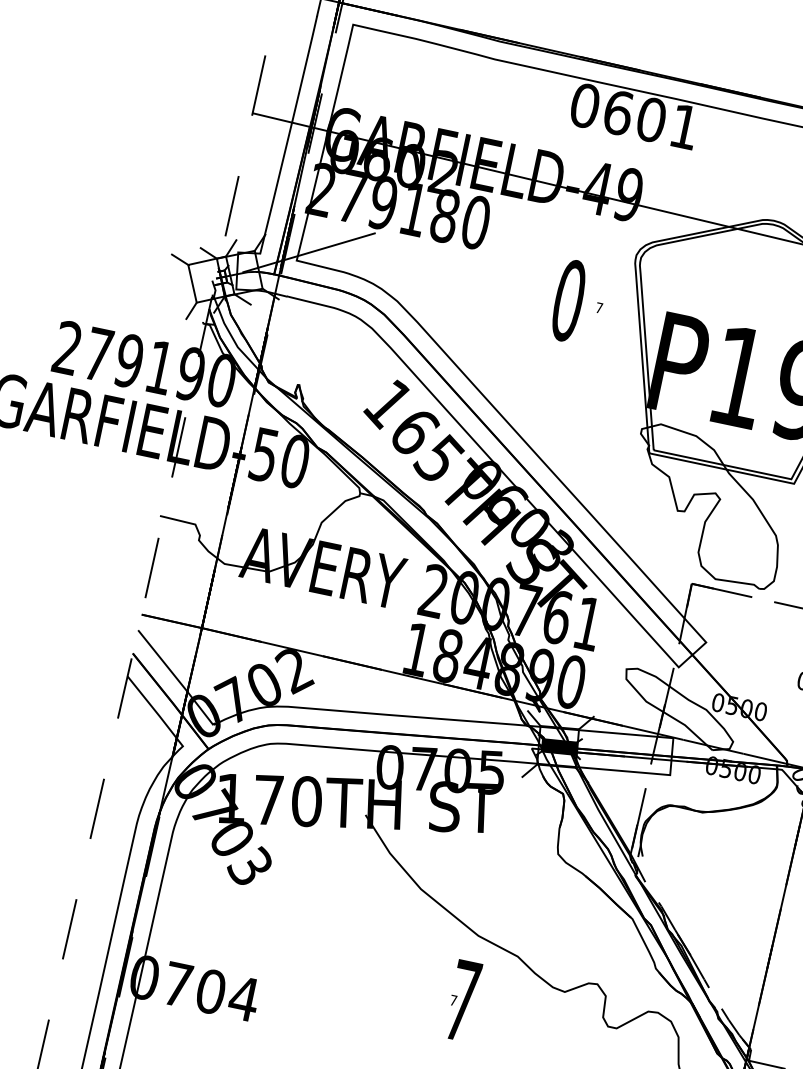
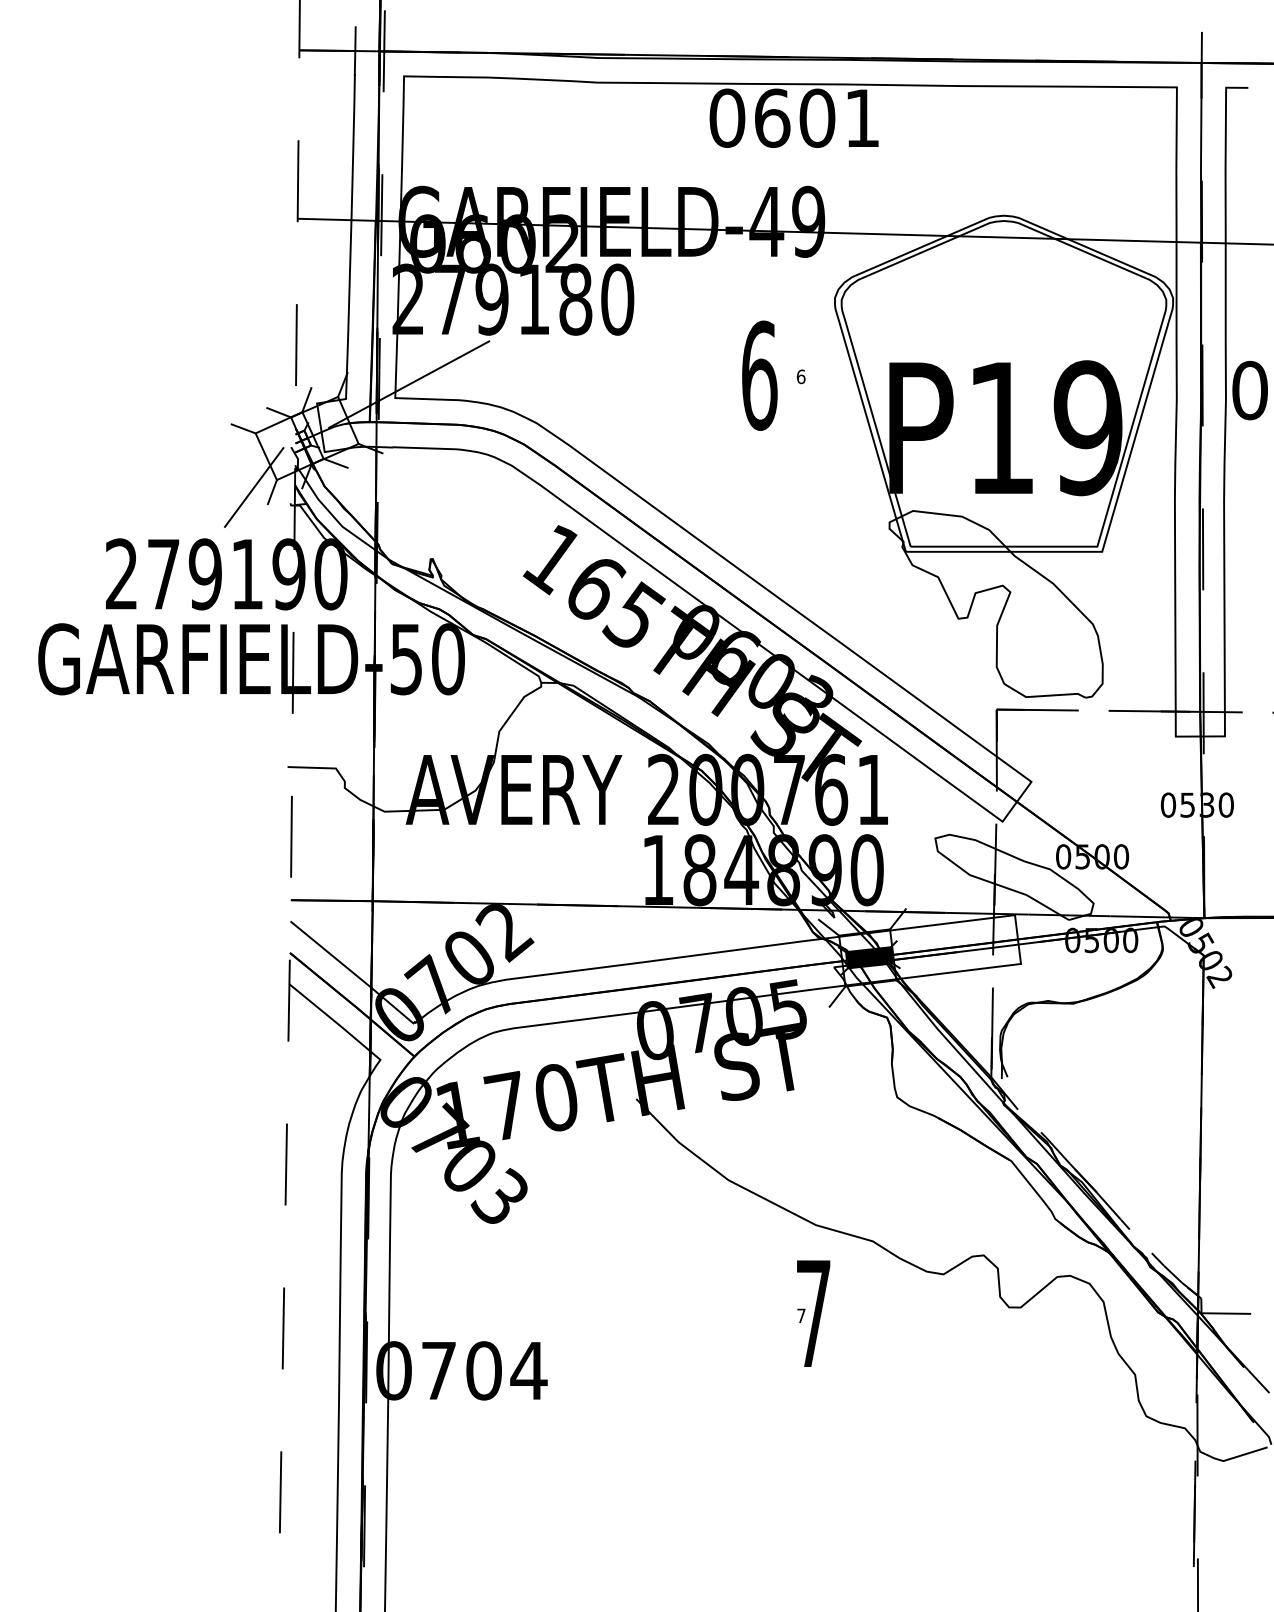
text: (568, 300) -> (759, 375), 0 -> 6
line: (178, 304) -> (253, 487), added
text: (598, 307) -> (800, 376), 7 -> 6

